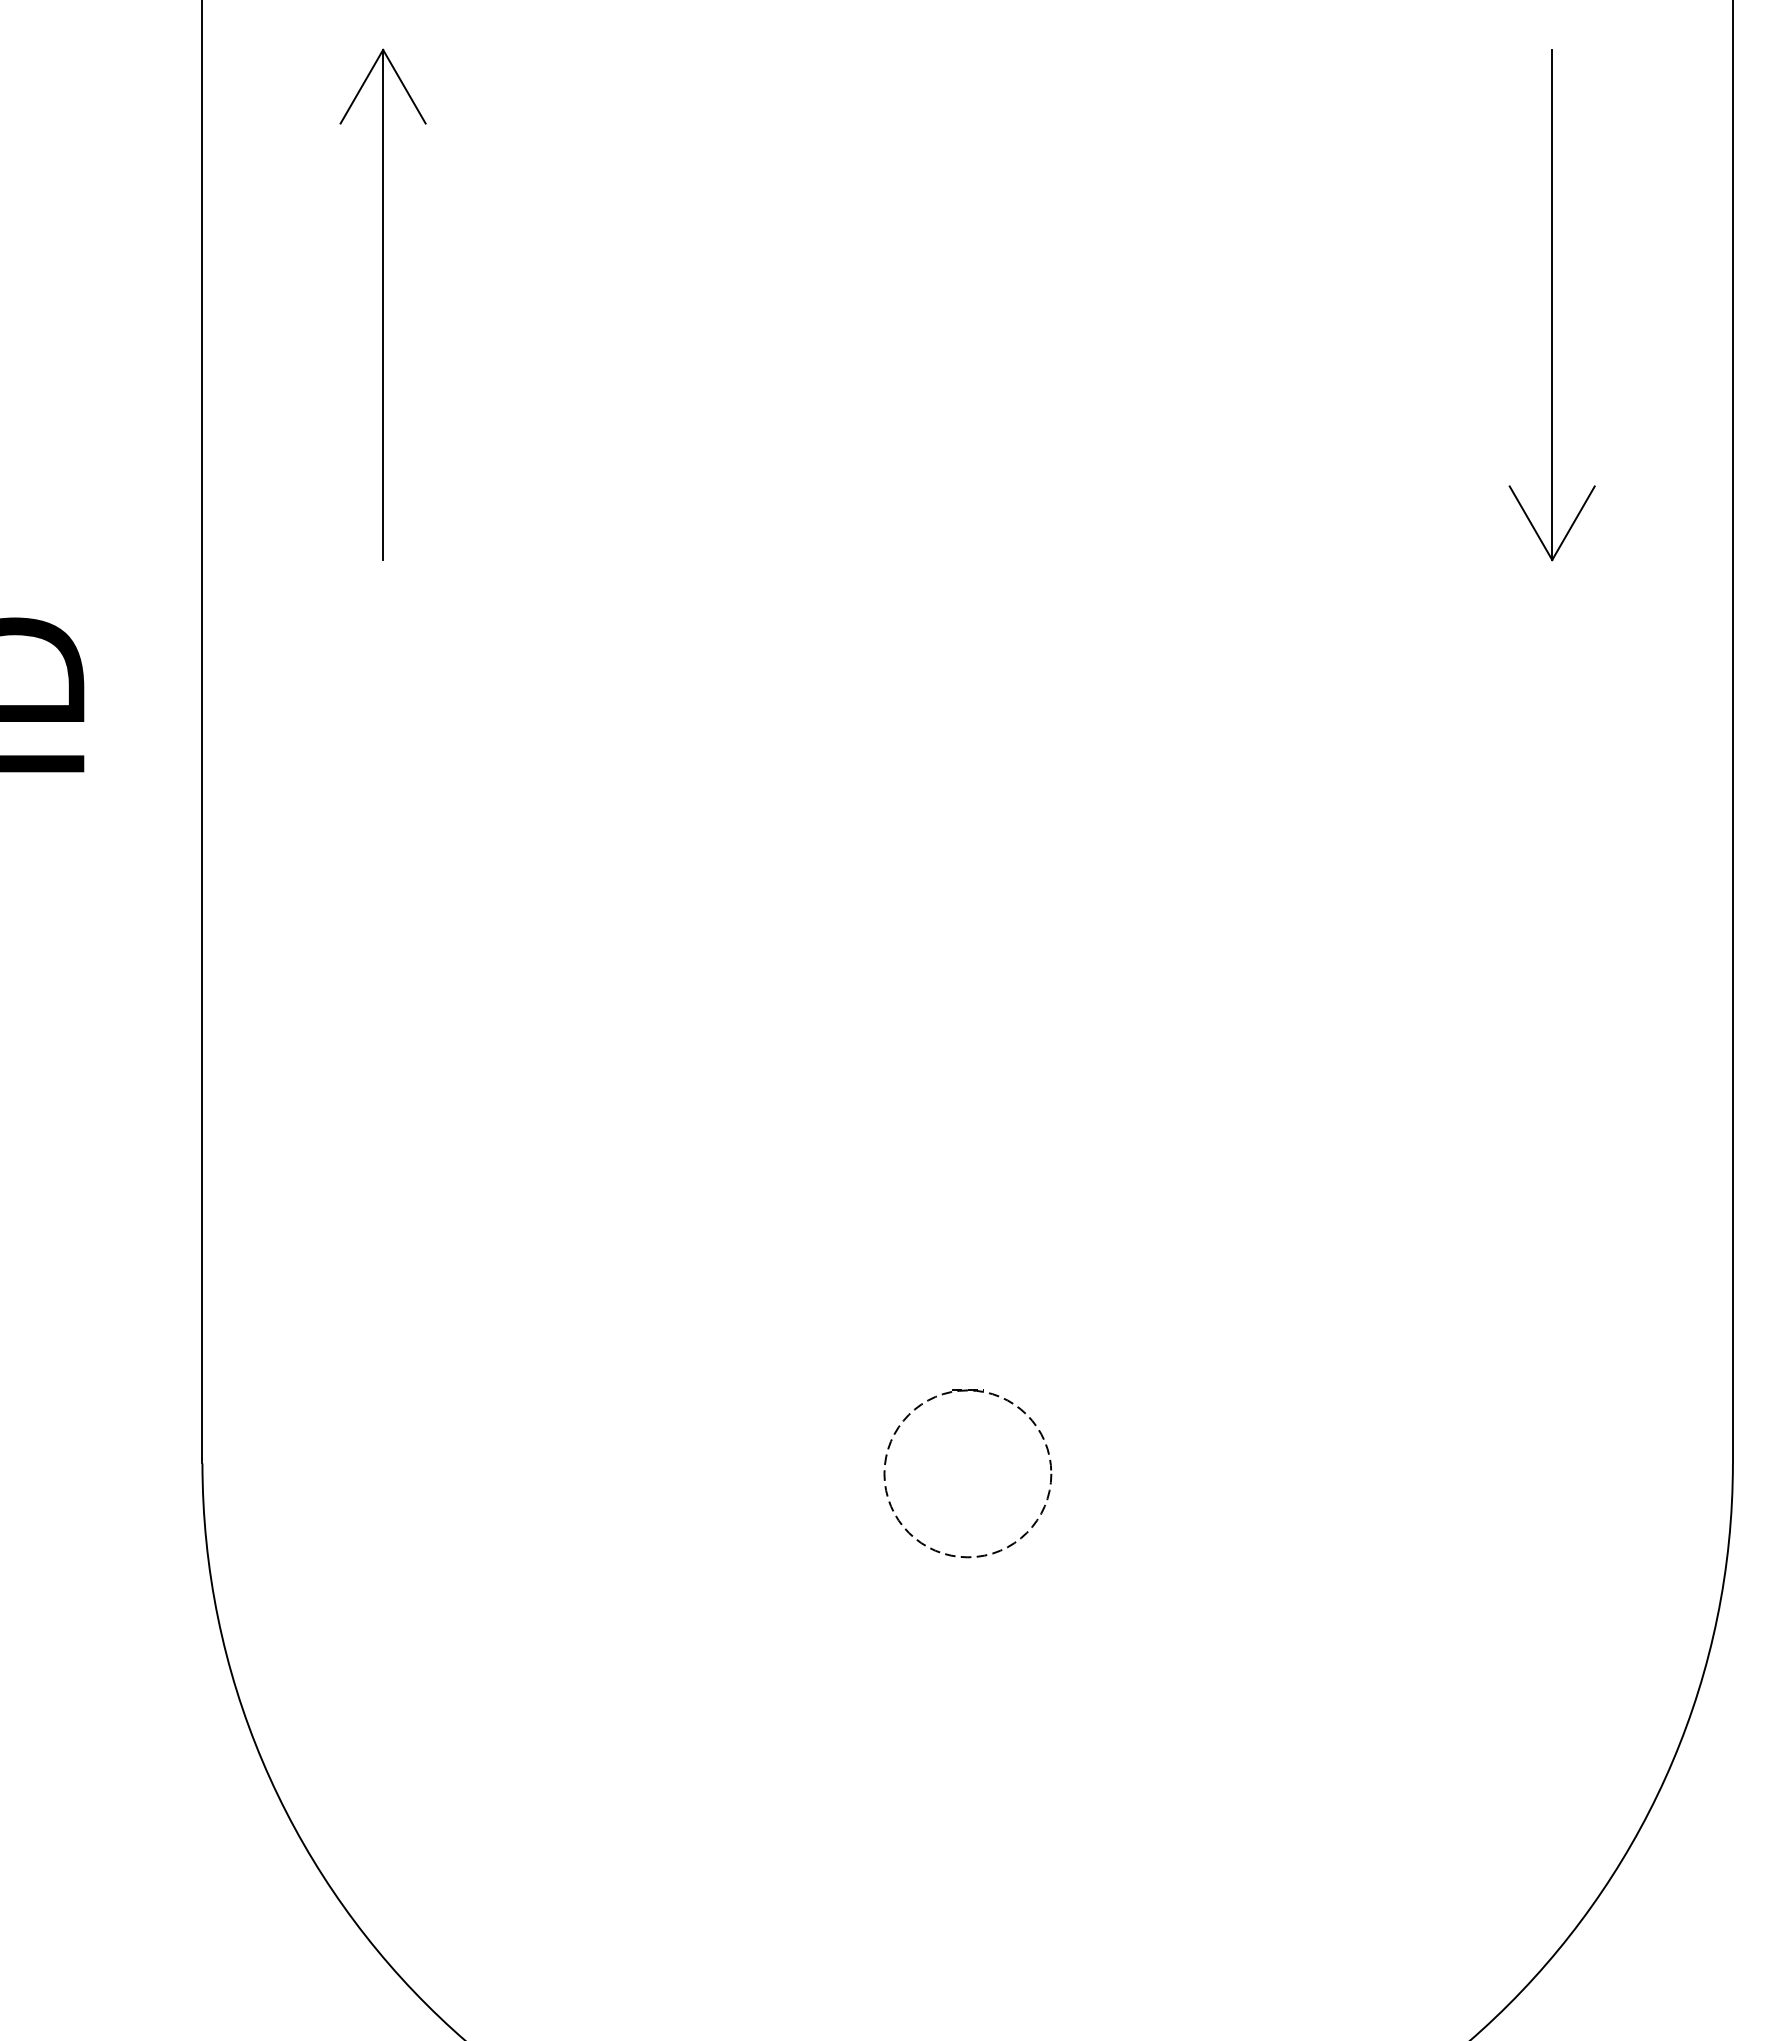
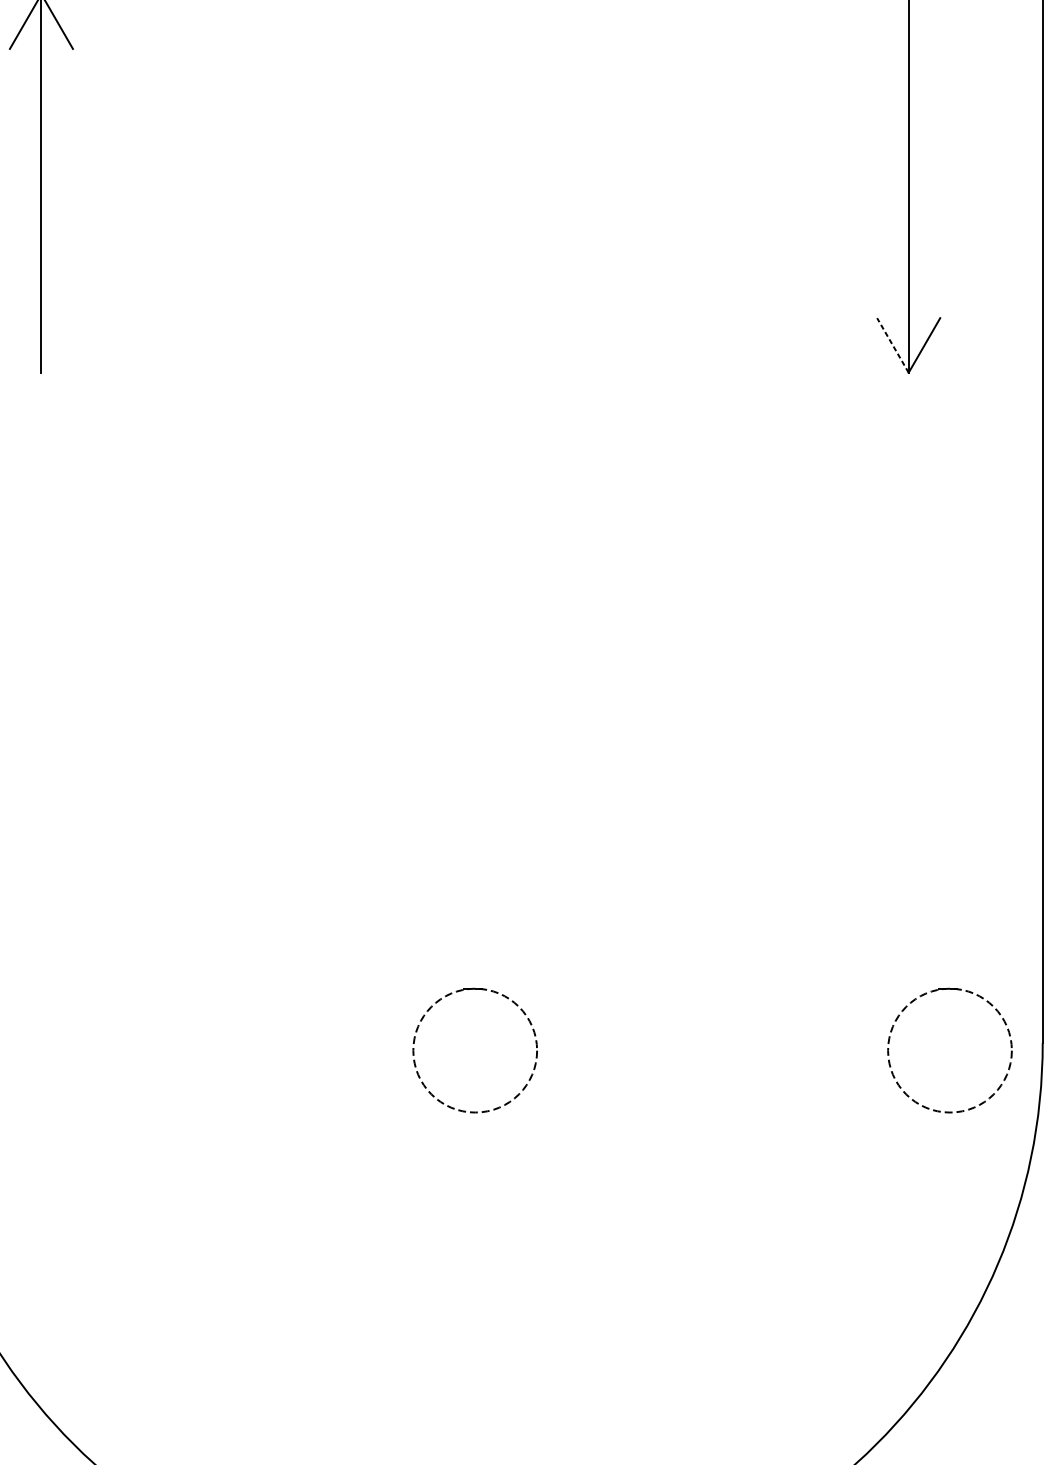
line: (1530, 523) -> (892, 345), solid -> dashed
part: (1545, 1420) -> (903, 1011), added

